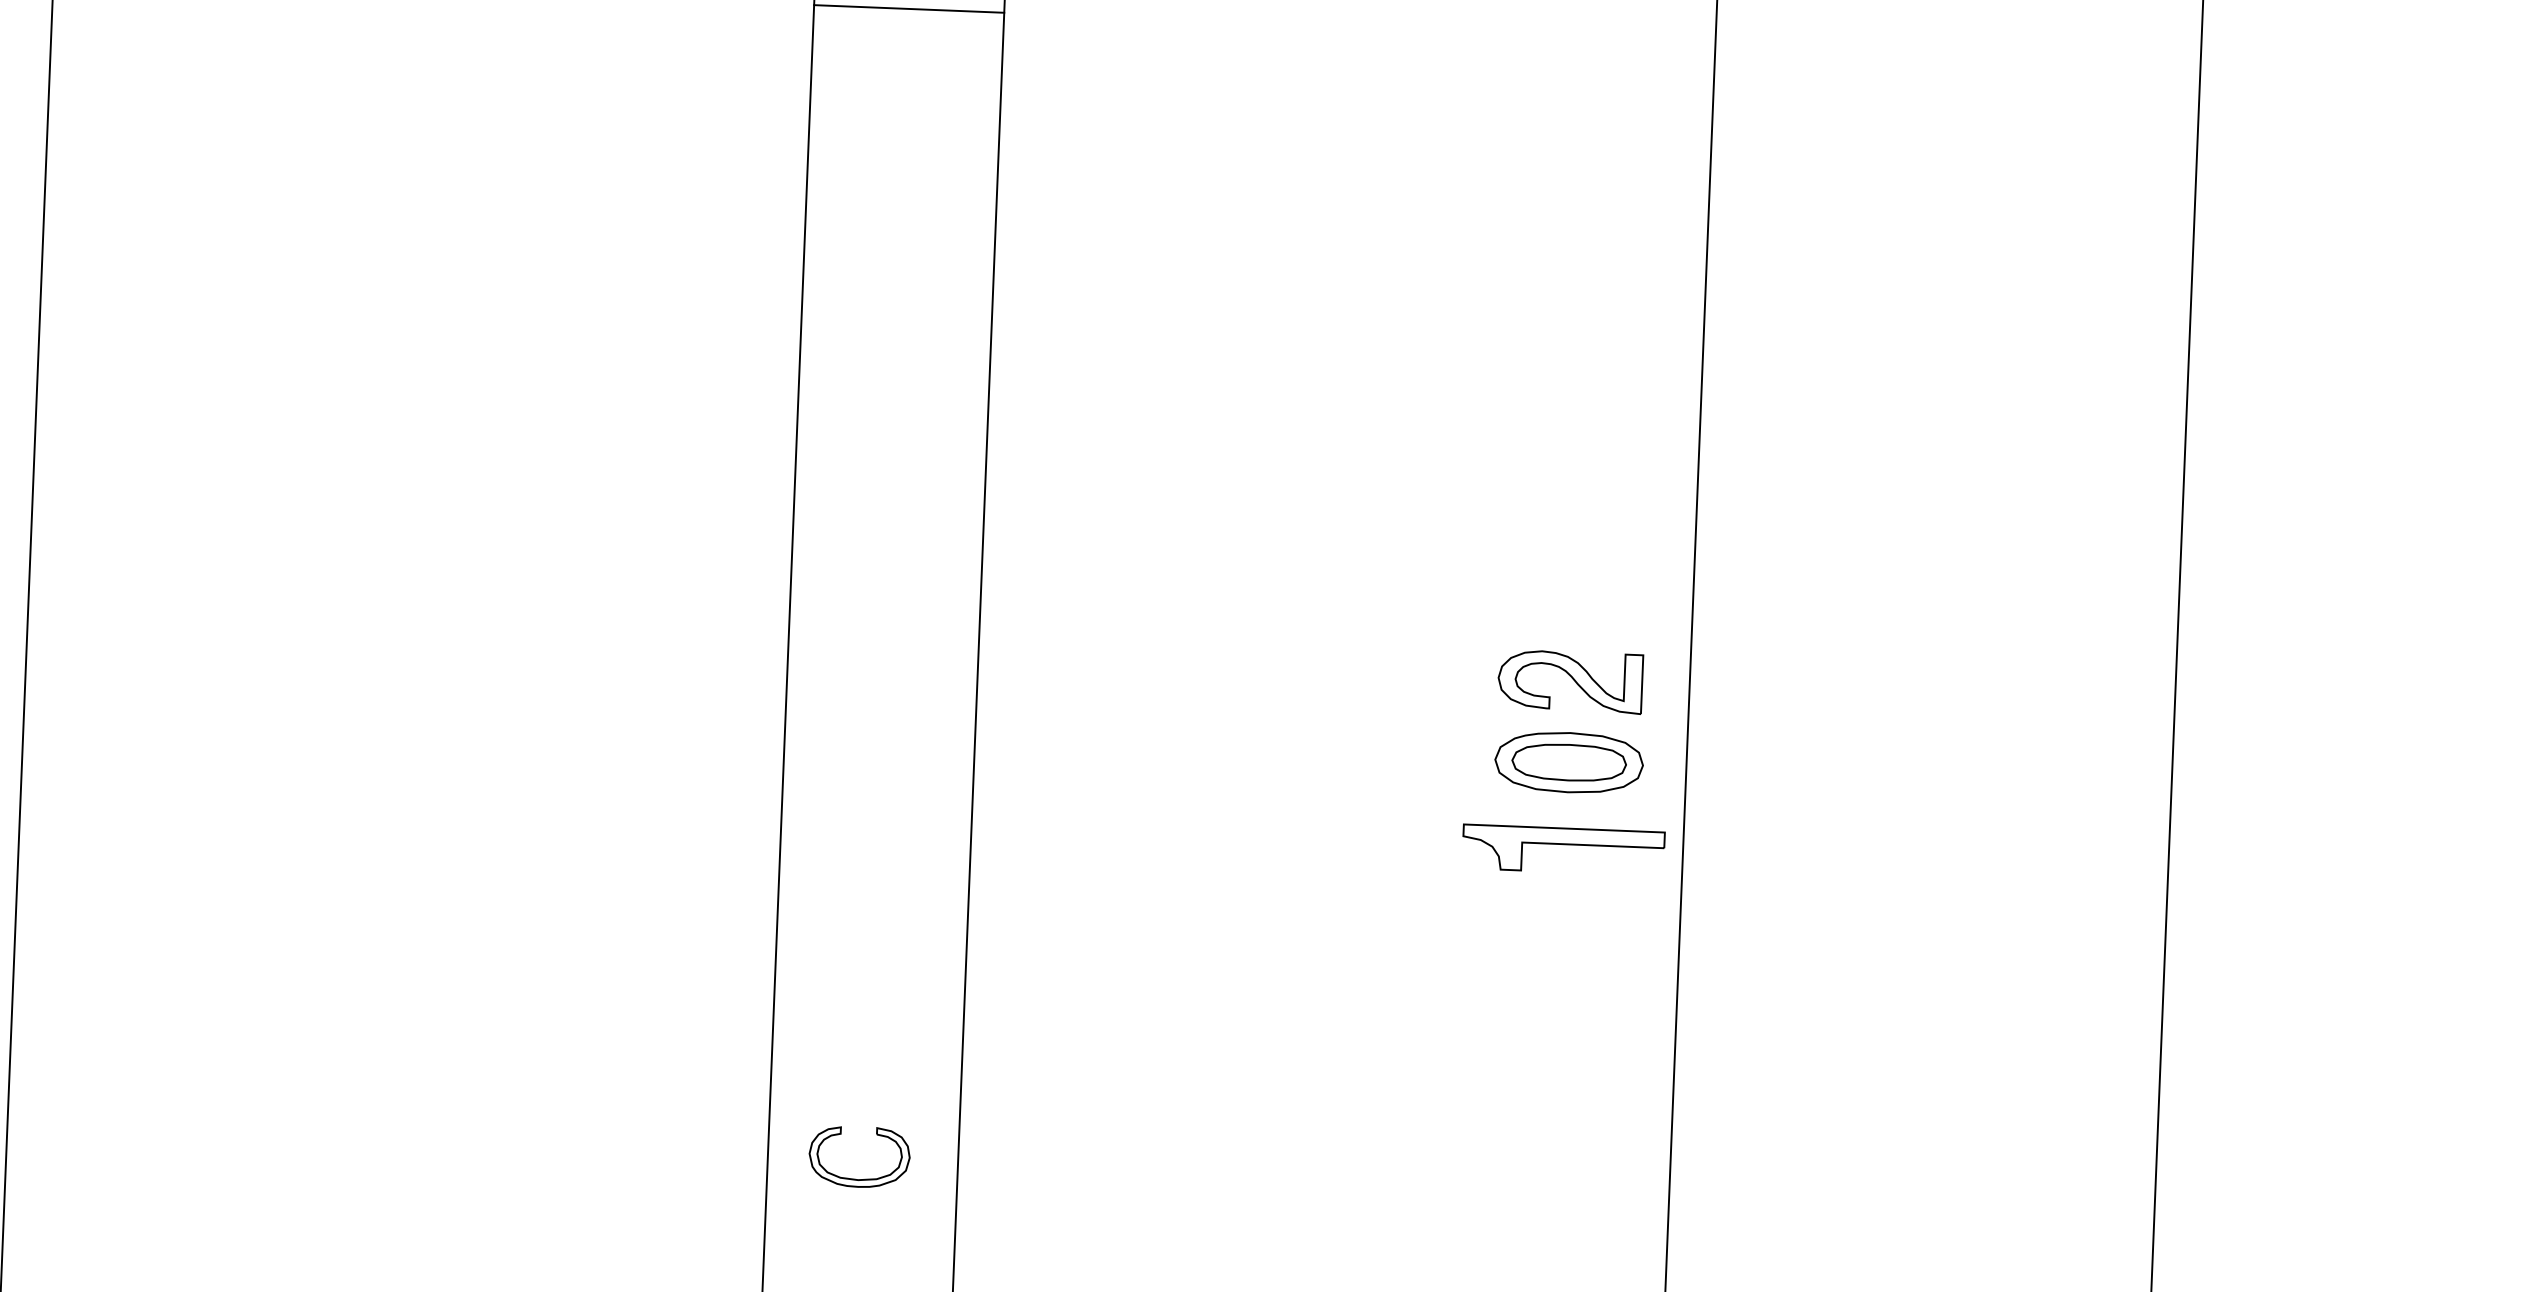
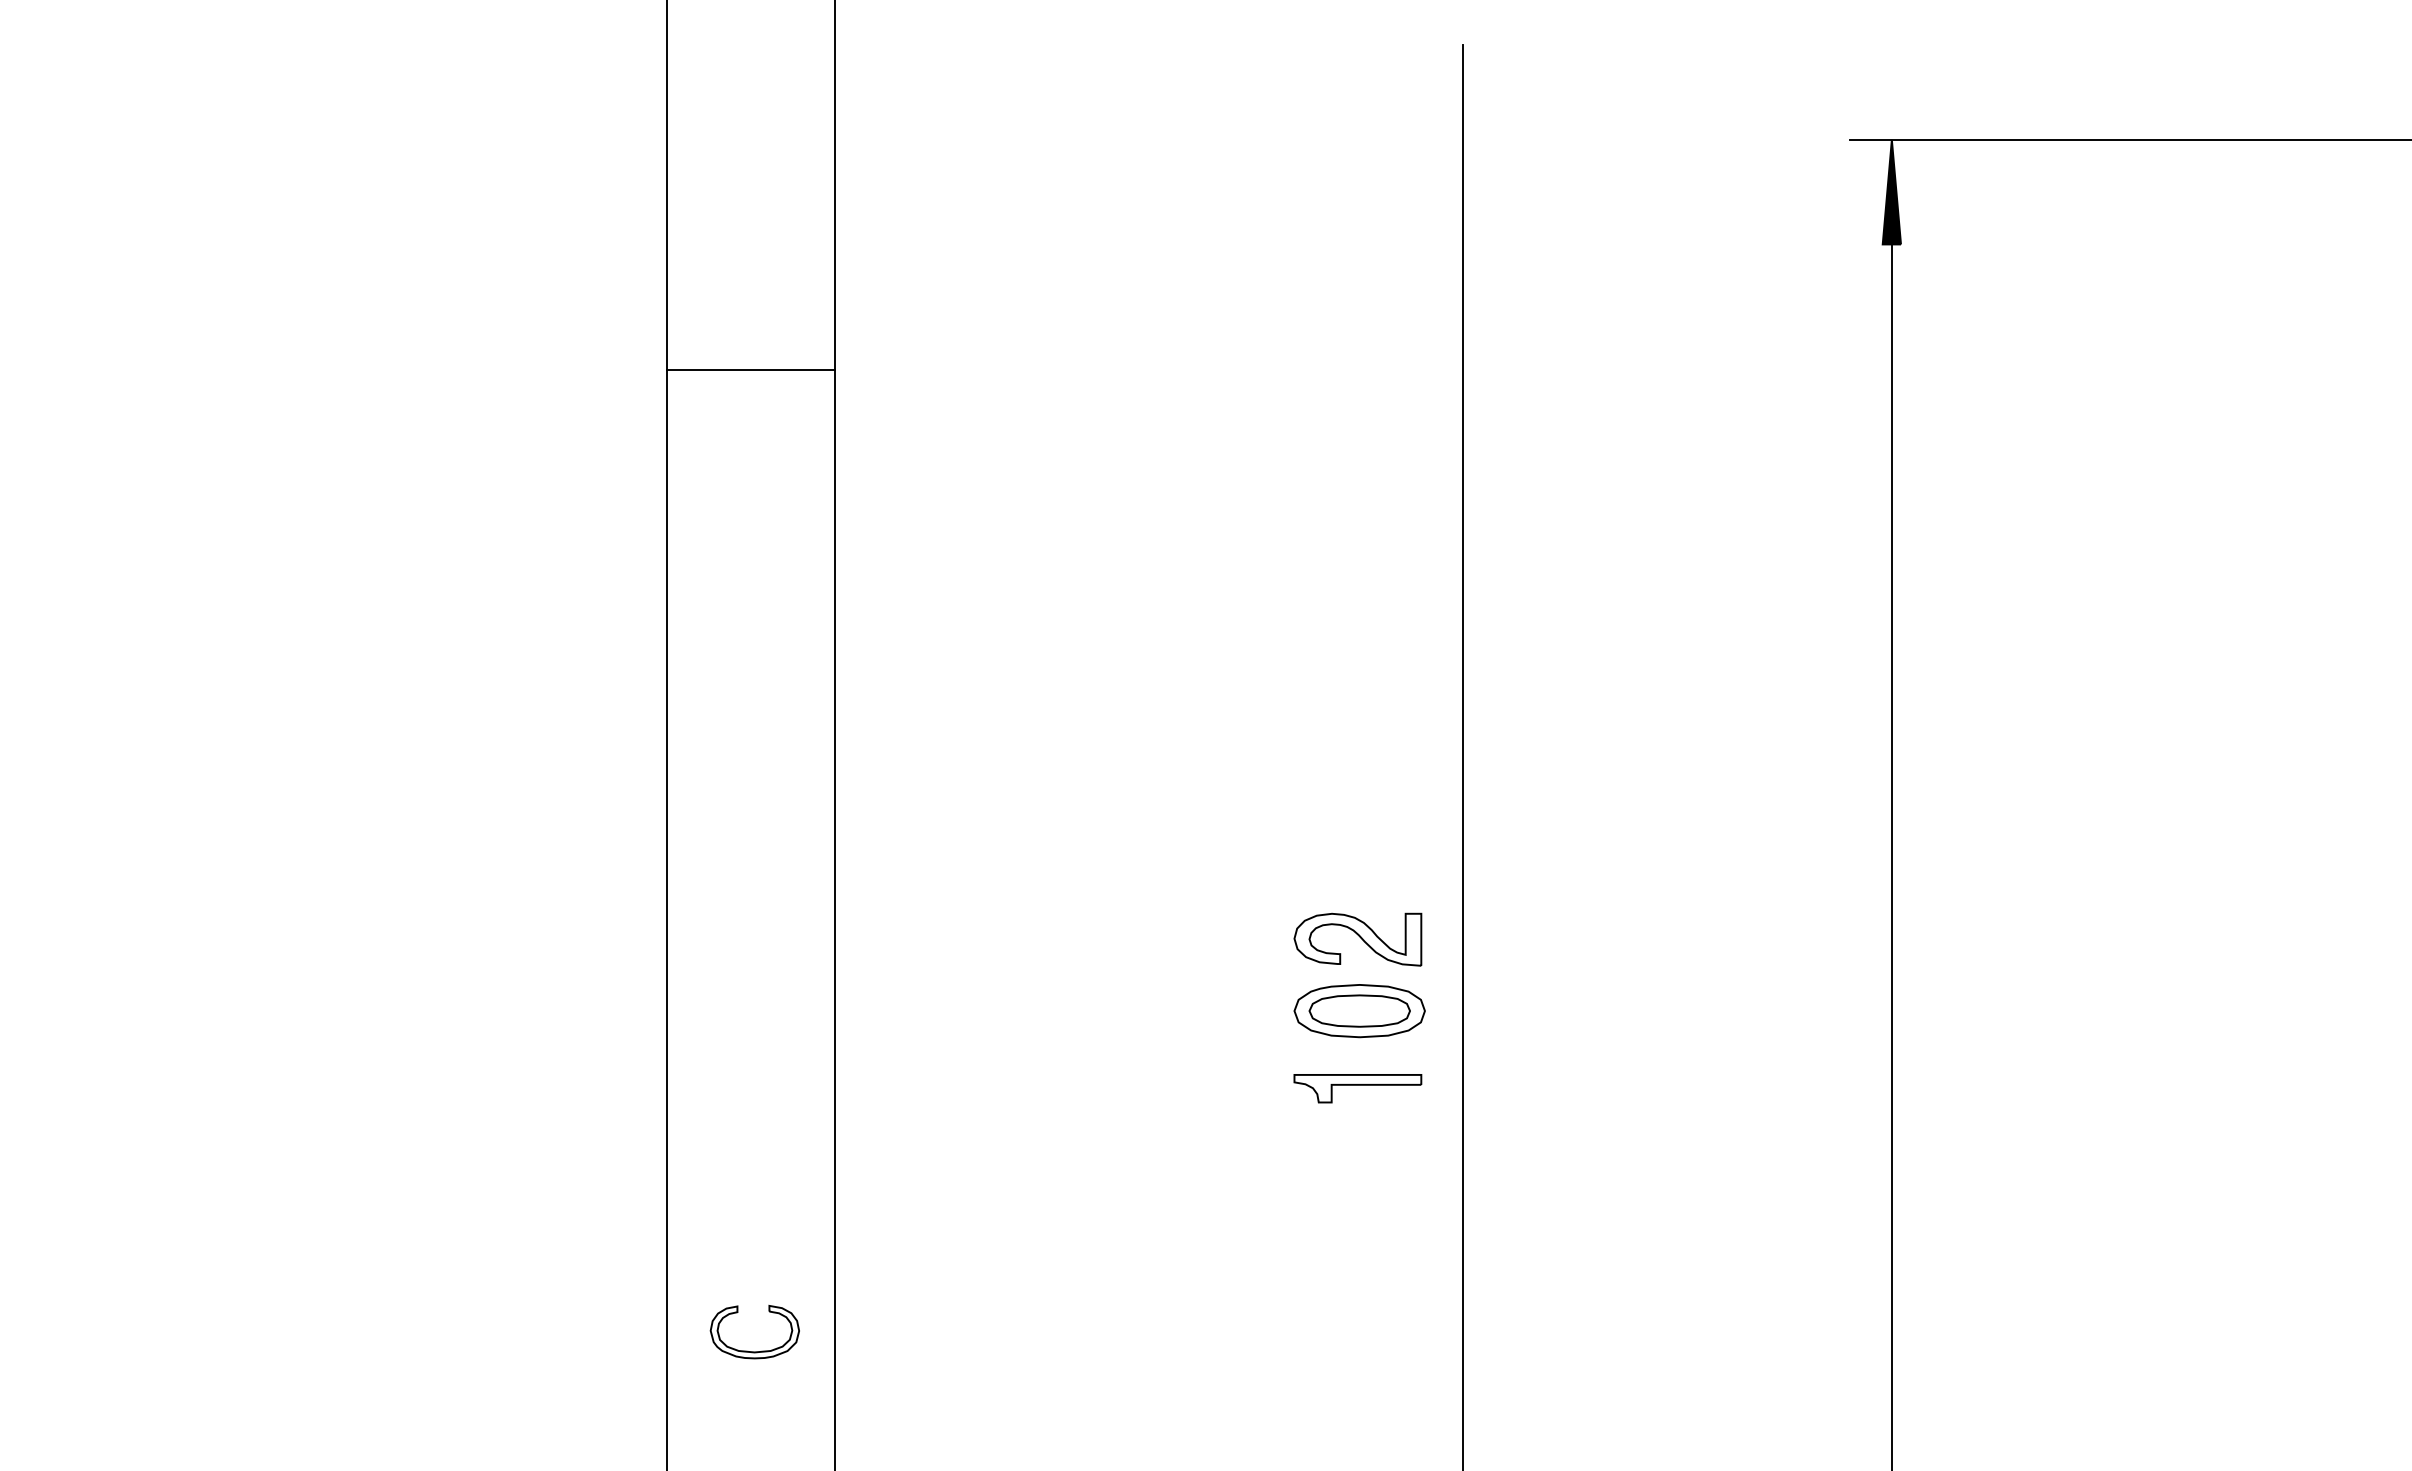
part: (1563, 850) -> (1357, 1088), size x0.71
part: (858, 1179) -> (754, 1351), moved

